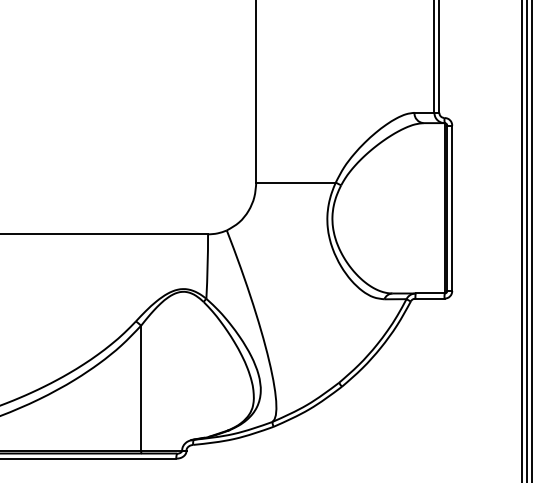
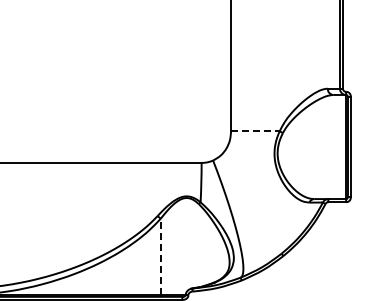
line: (296, 182) -> (255, 131), solid -> dashed
line: (140, 387) -> (160, 256), solid -> dashed

